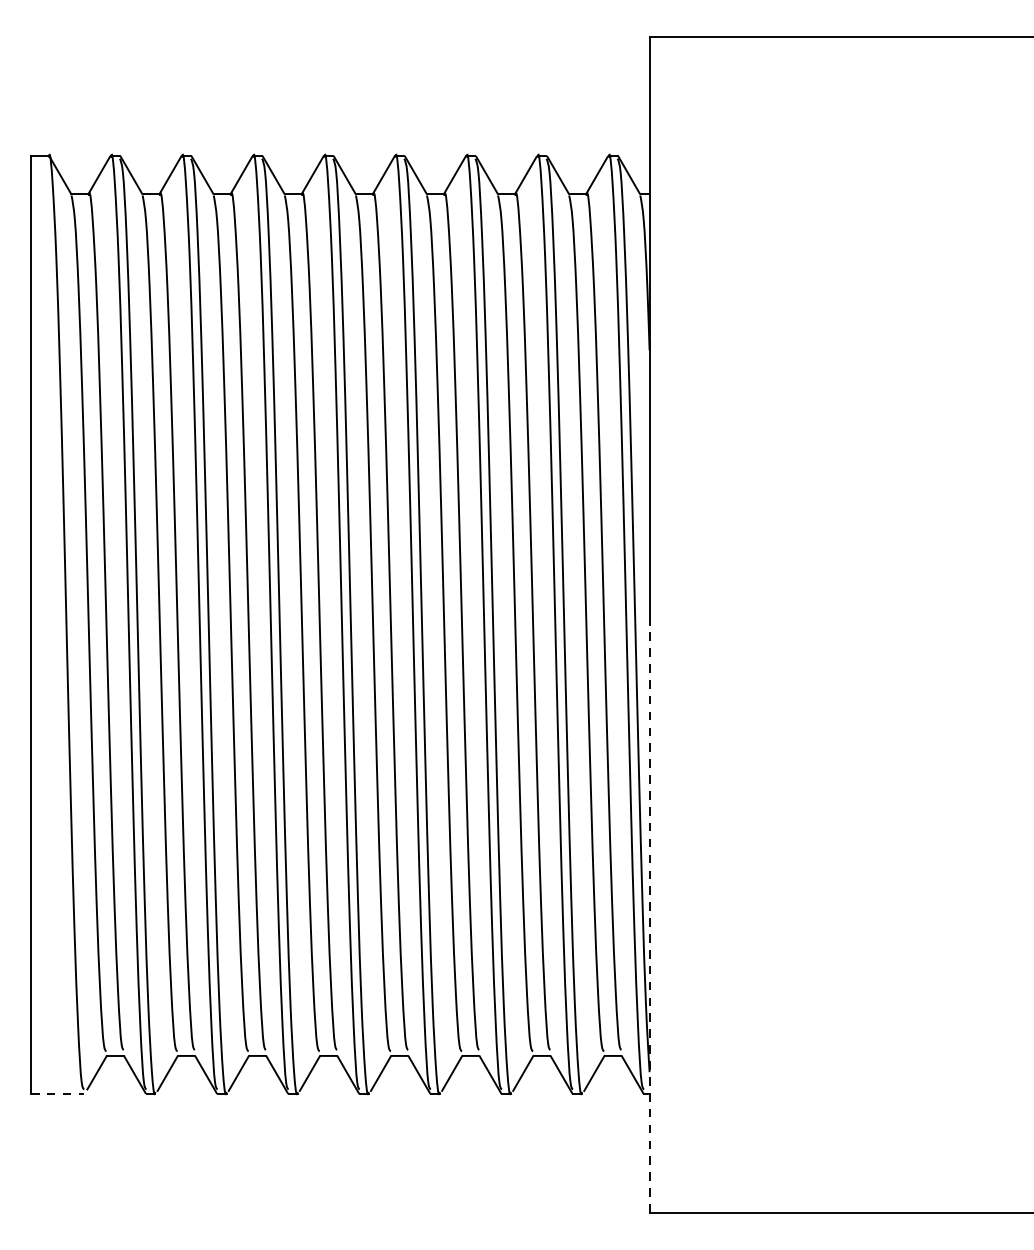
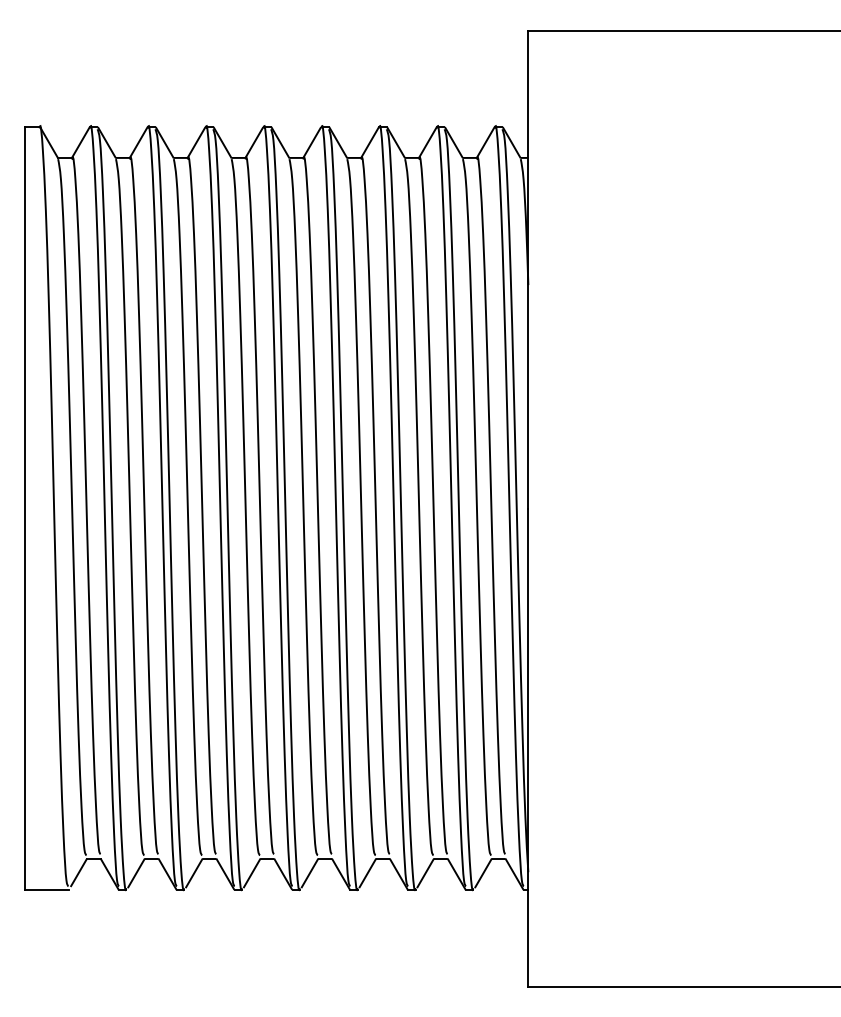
line: (649, 918) -> (528, 747), dashed -> solid
line: (57, 1094) -> (46, 890), dashed -> solid

